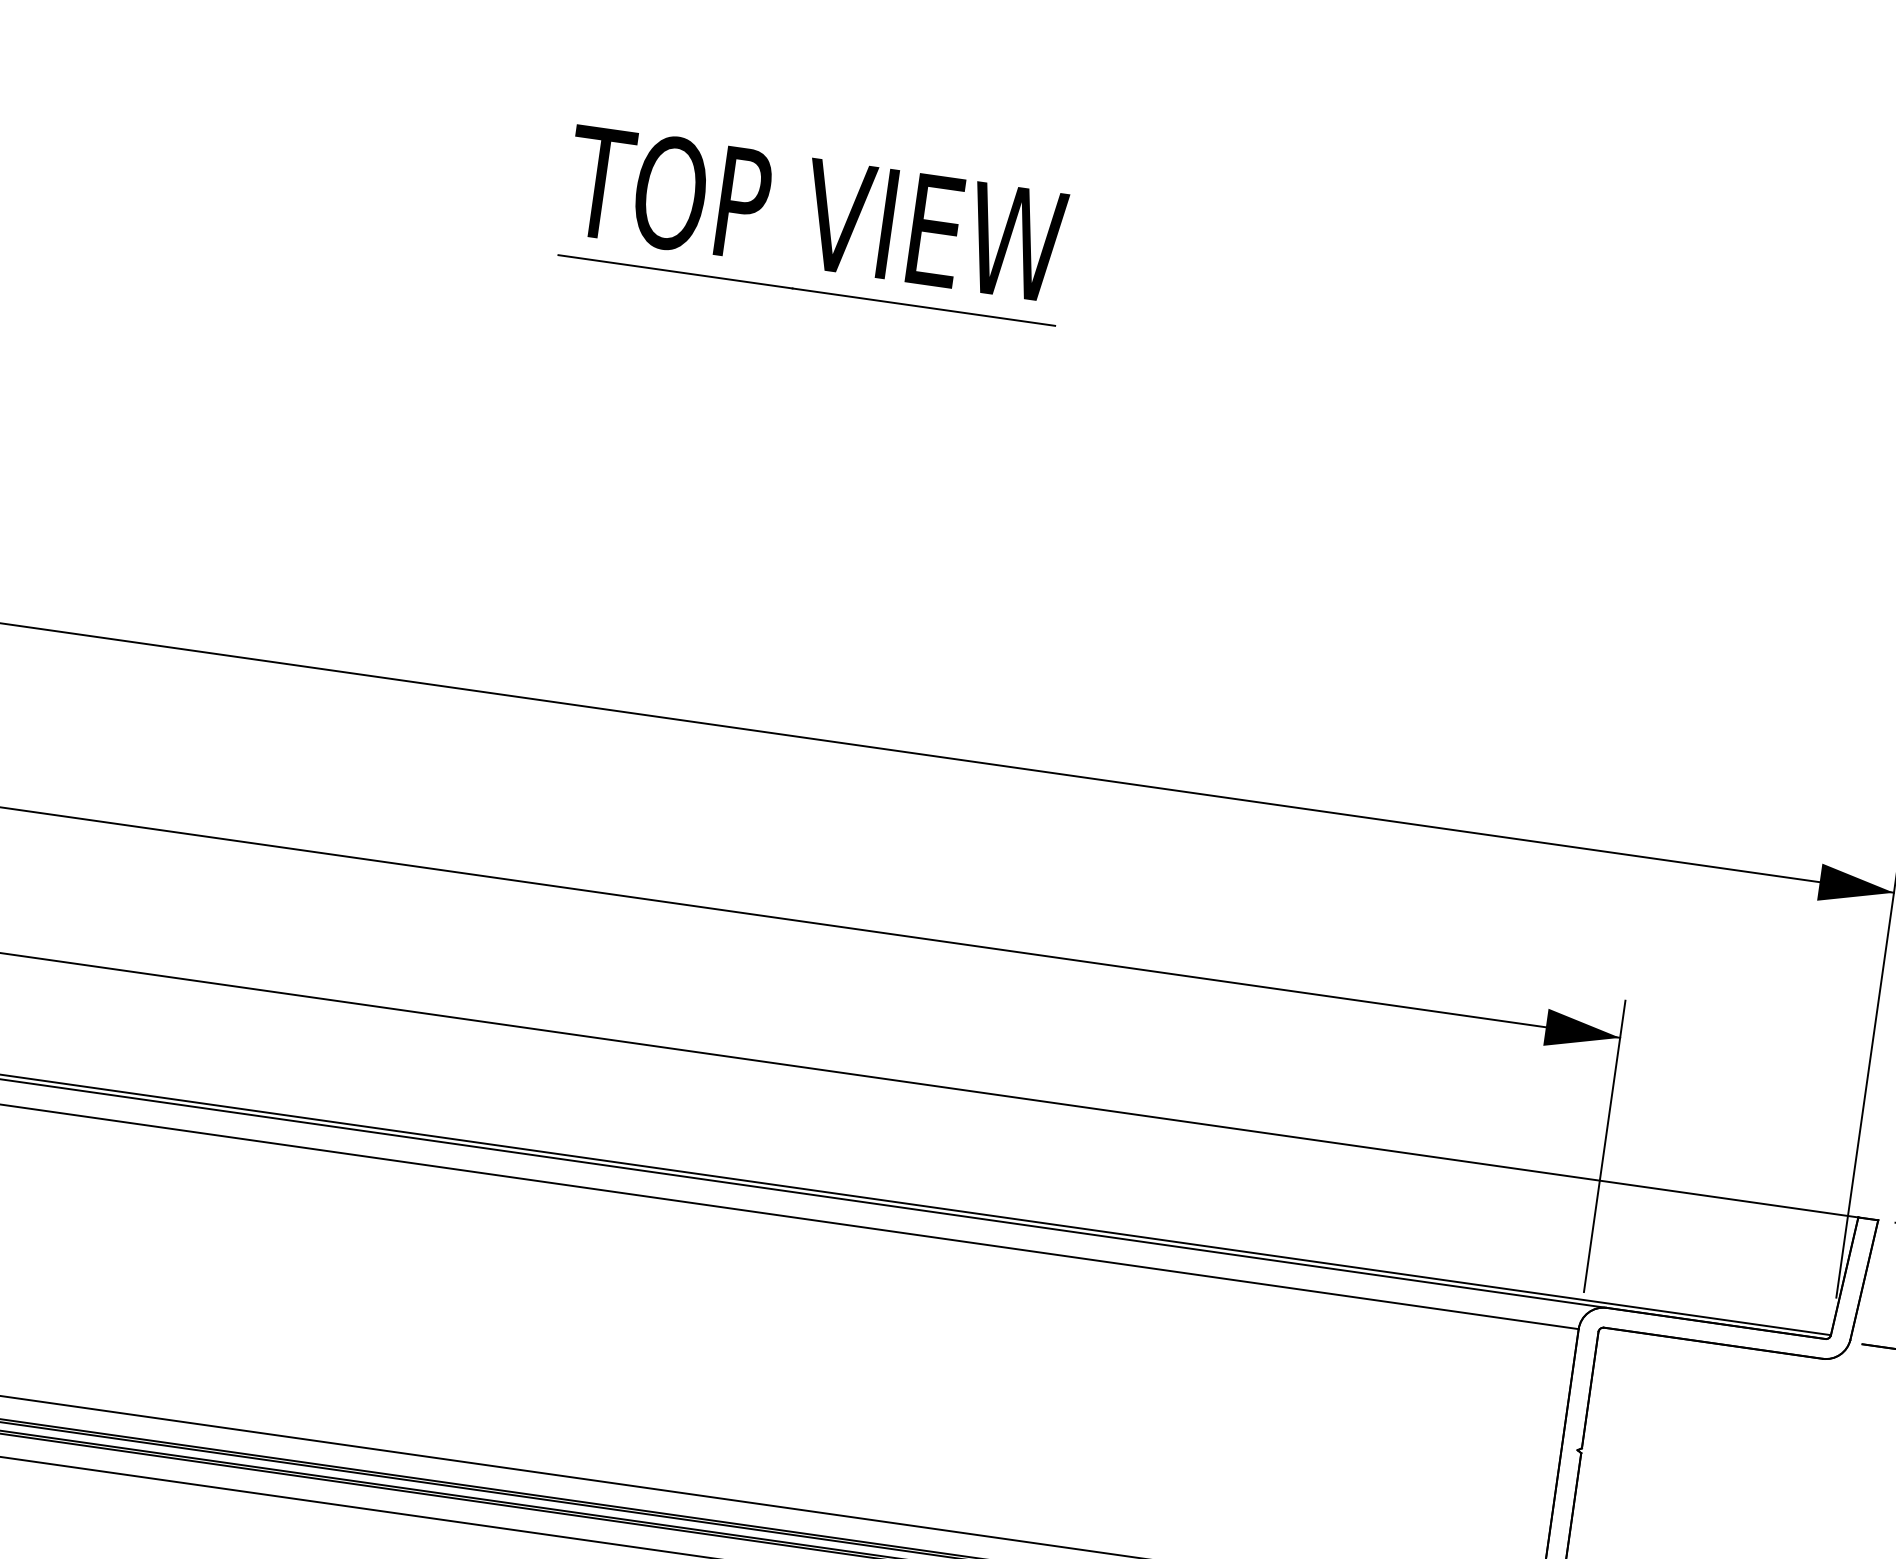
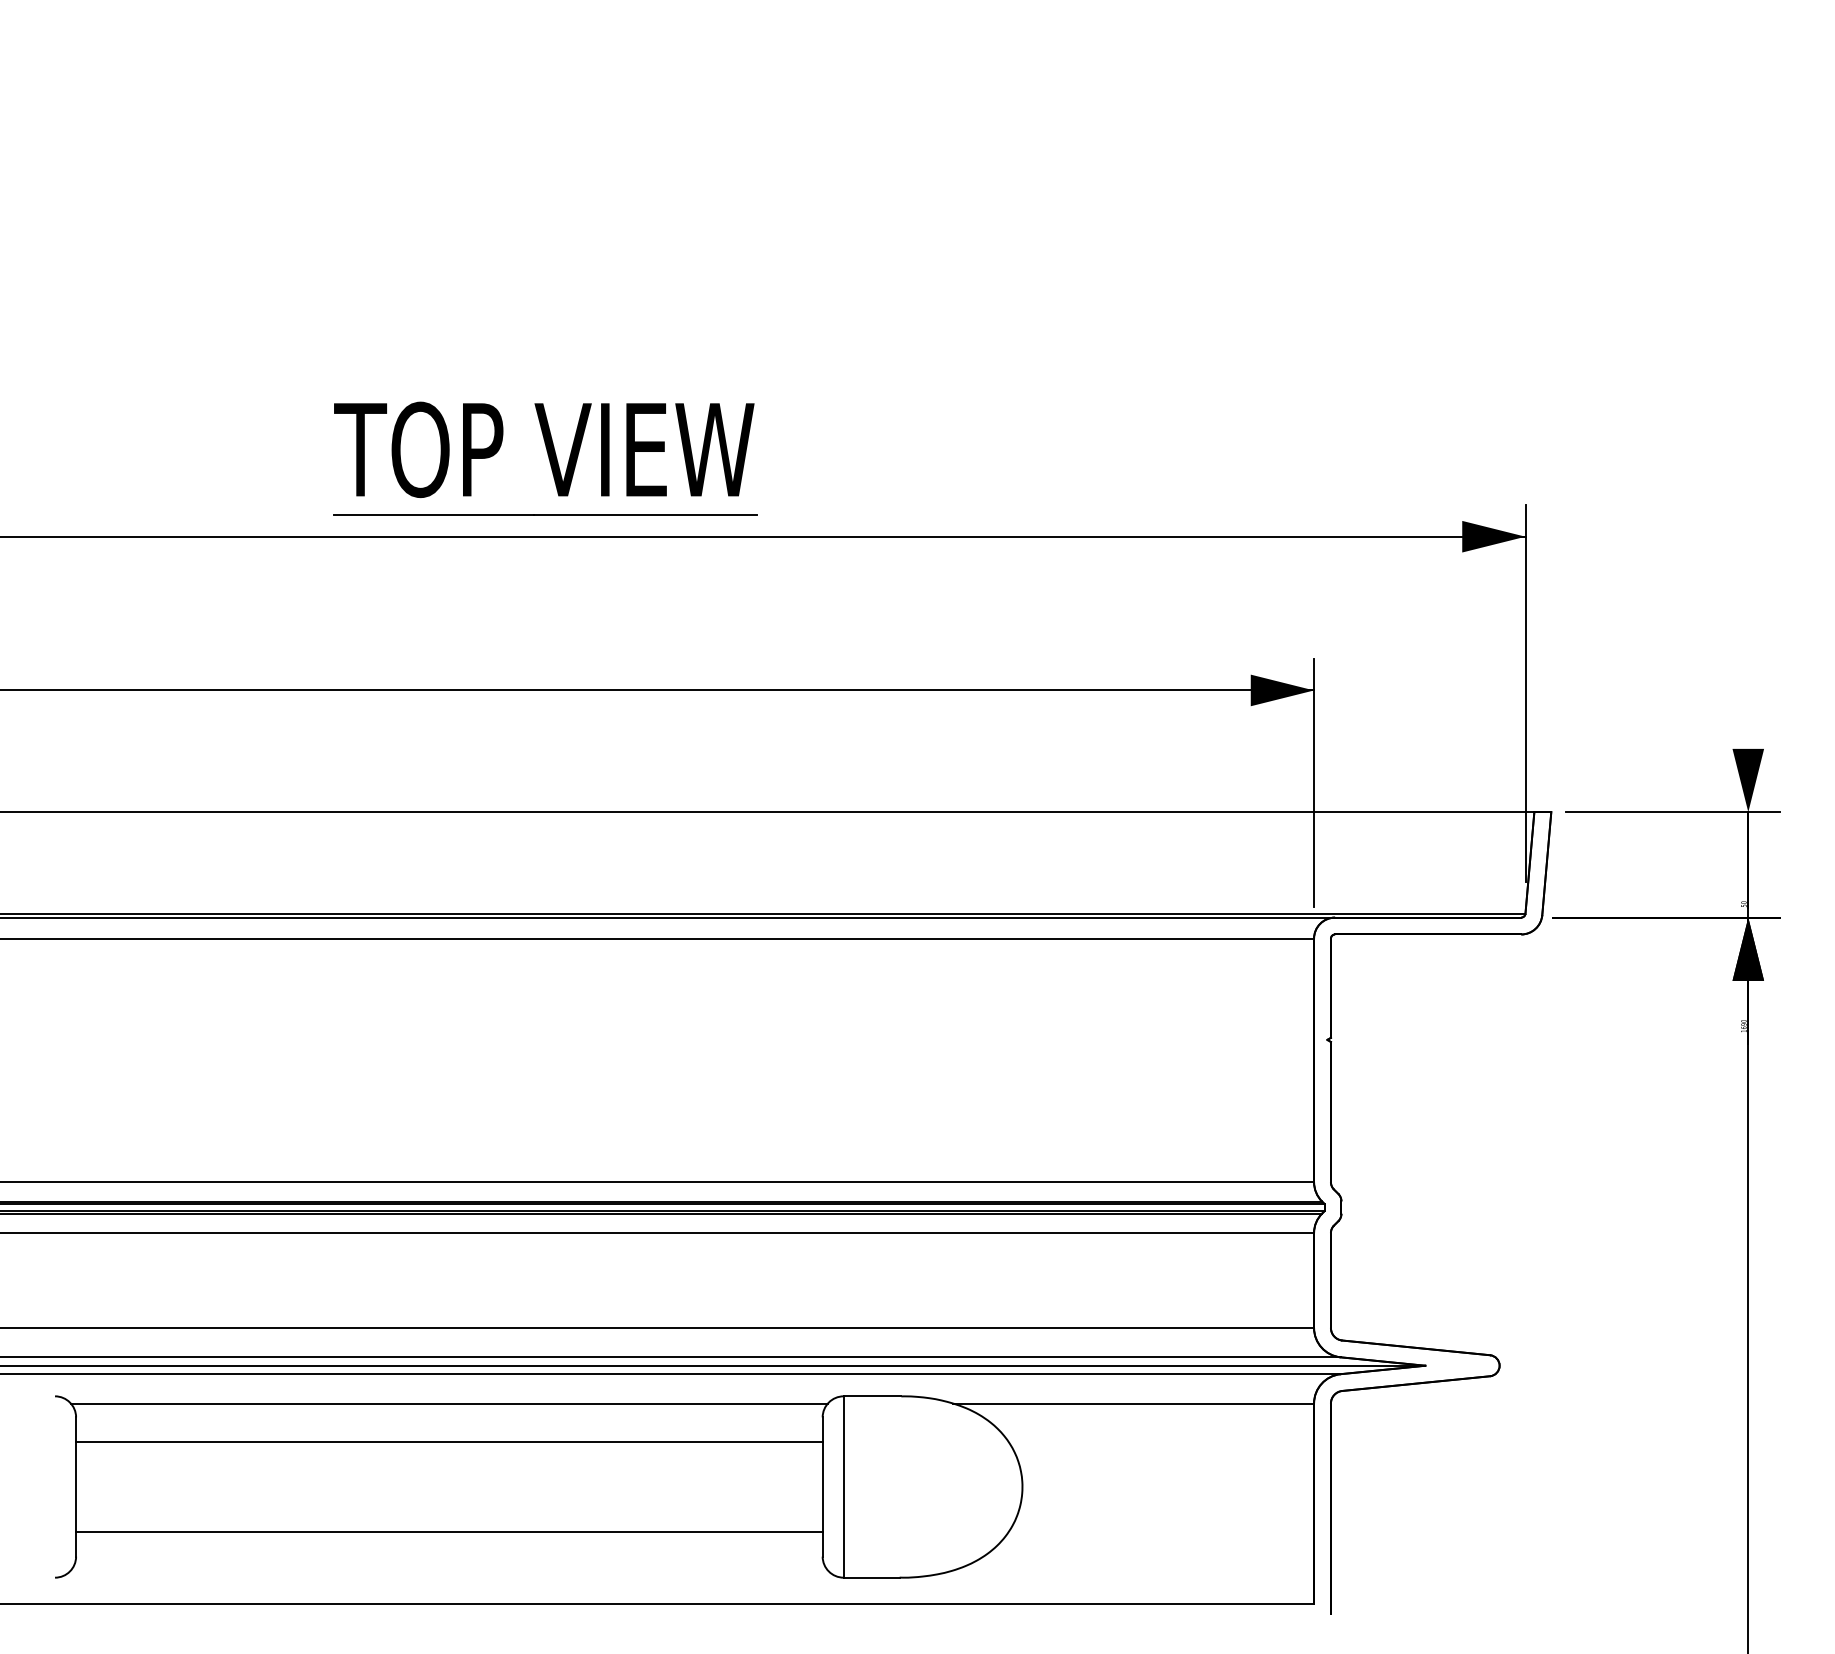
part: (815, 224) -> (545, 458), moved

